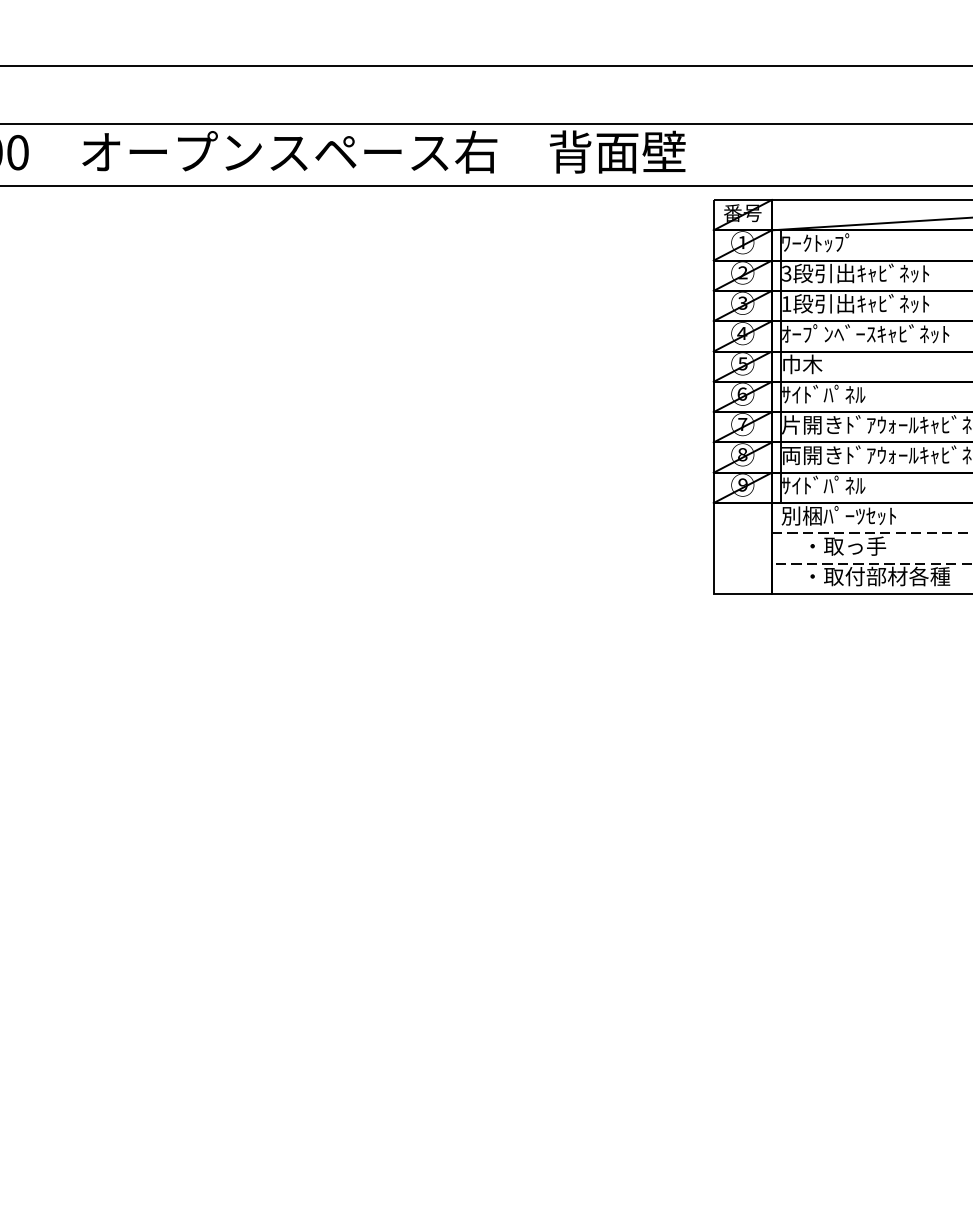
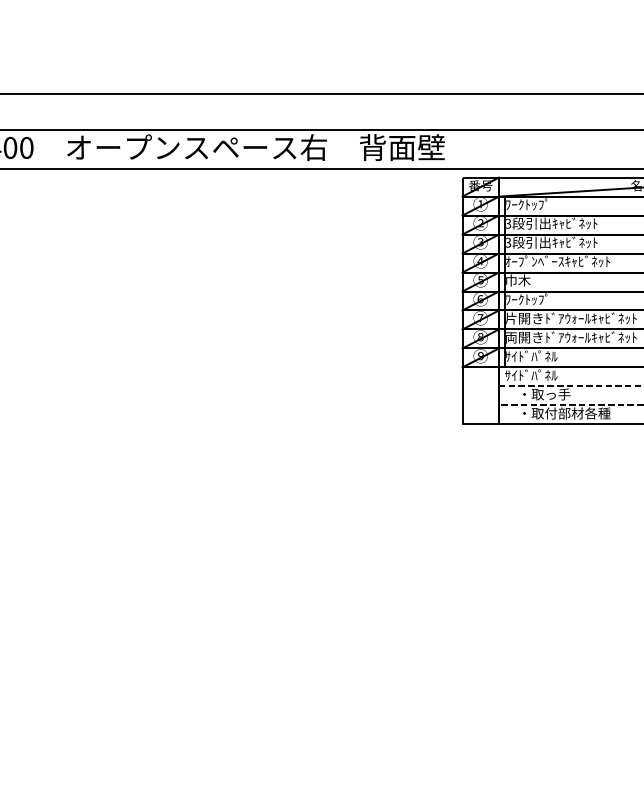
text: (787, 303) -> (508, 242), 1 -> 3
text: (823, 394) -> (531, 299), ｻｲﾄﾞﾊﾟﾈﾙ -> ﾜｰｸﾄｯﾌﾟ
text: (838, 515) -> (540, 375), 別梱ﾊﾟｰﾂｾｯﾄ -> ｻｲﾄﾞﾊﾟﾈﾙ

